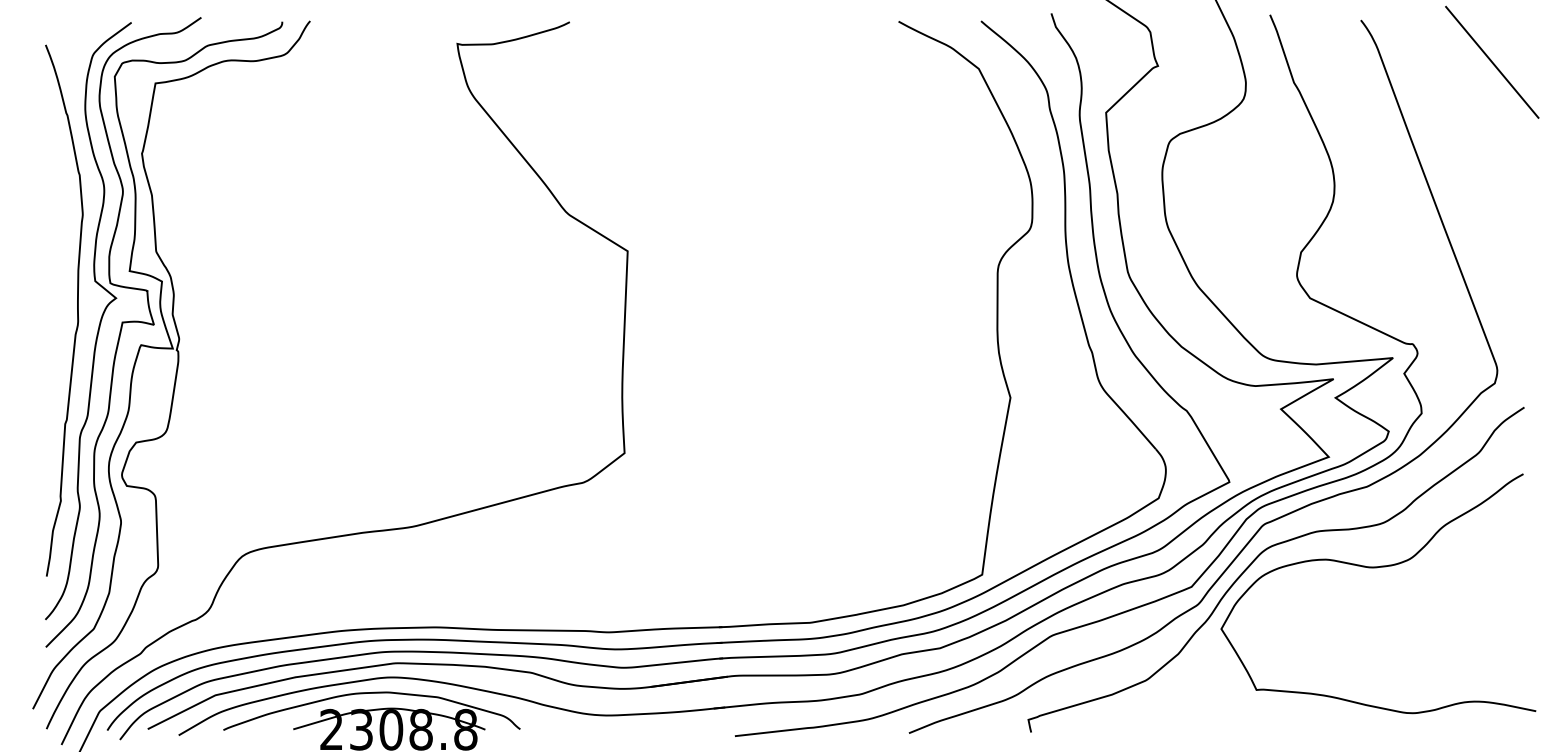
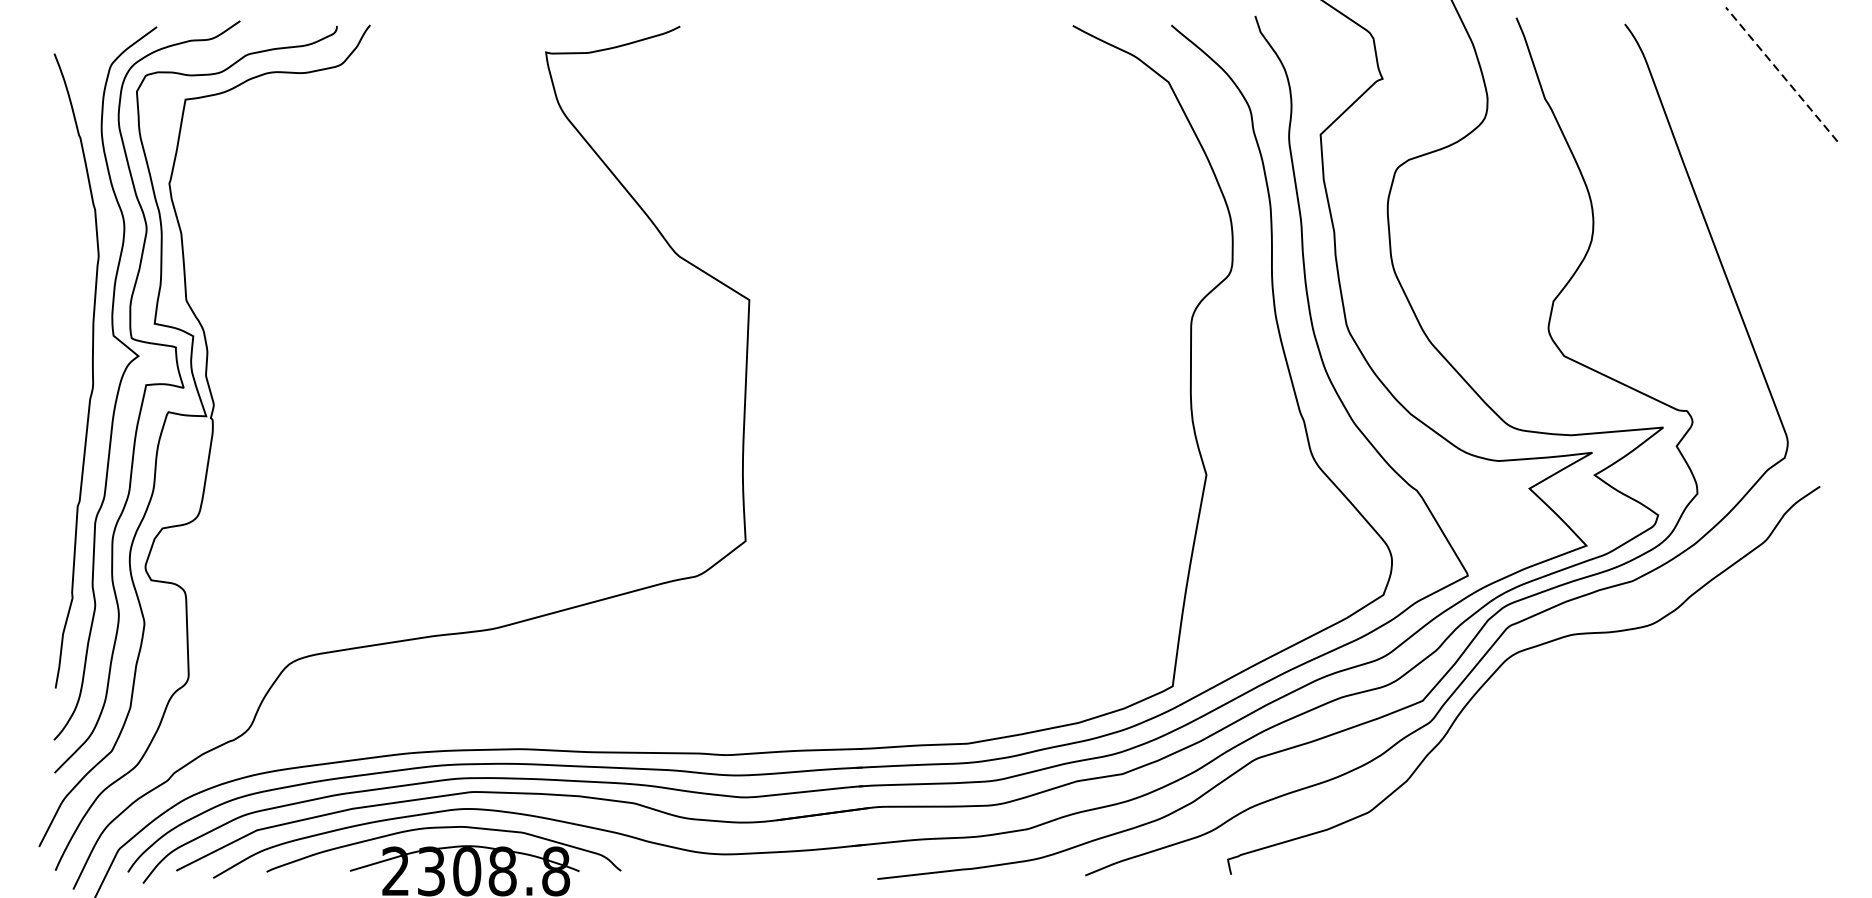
line: (1491, 62) -> (1780, 74), solid -> dashed
curve: (1377, 568) -> (1644, 678), removed

